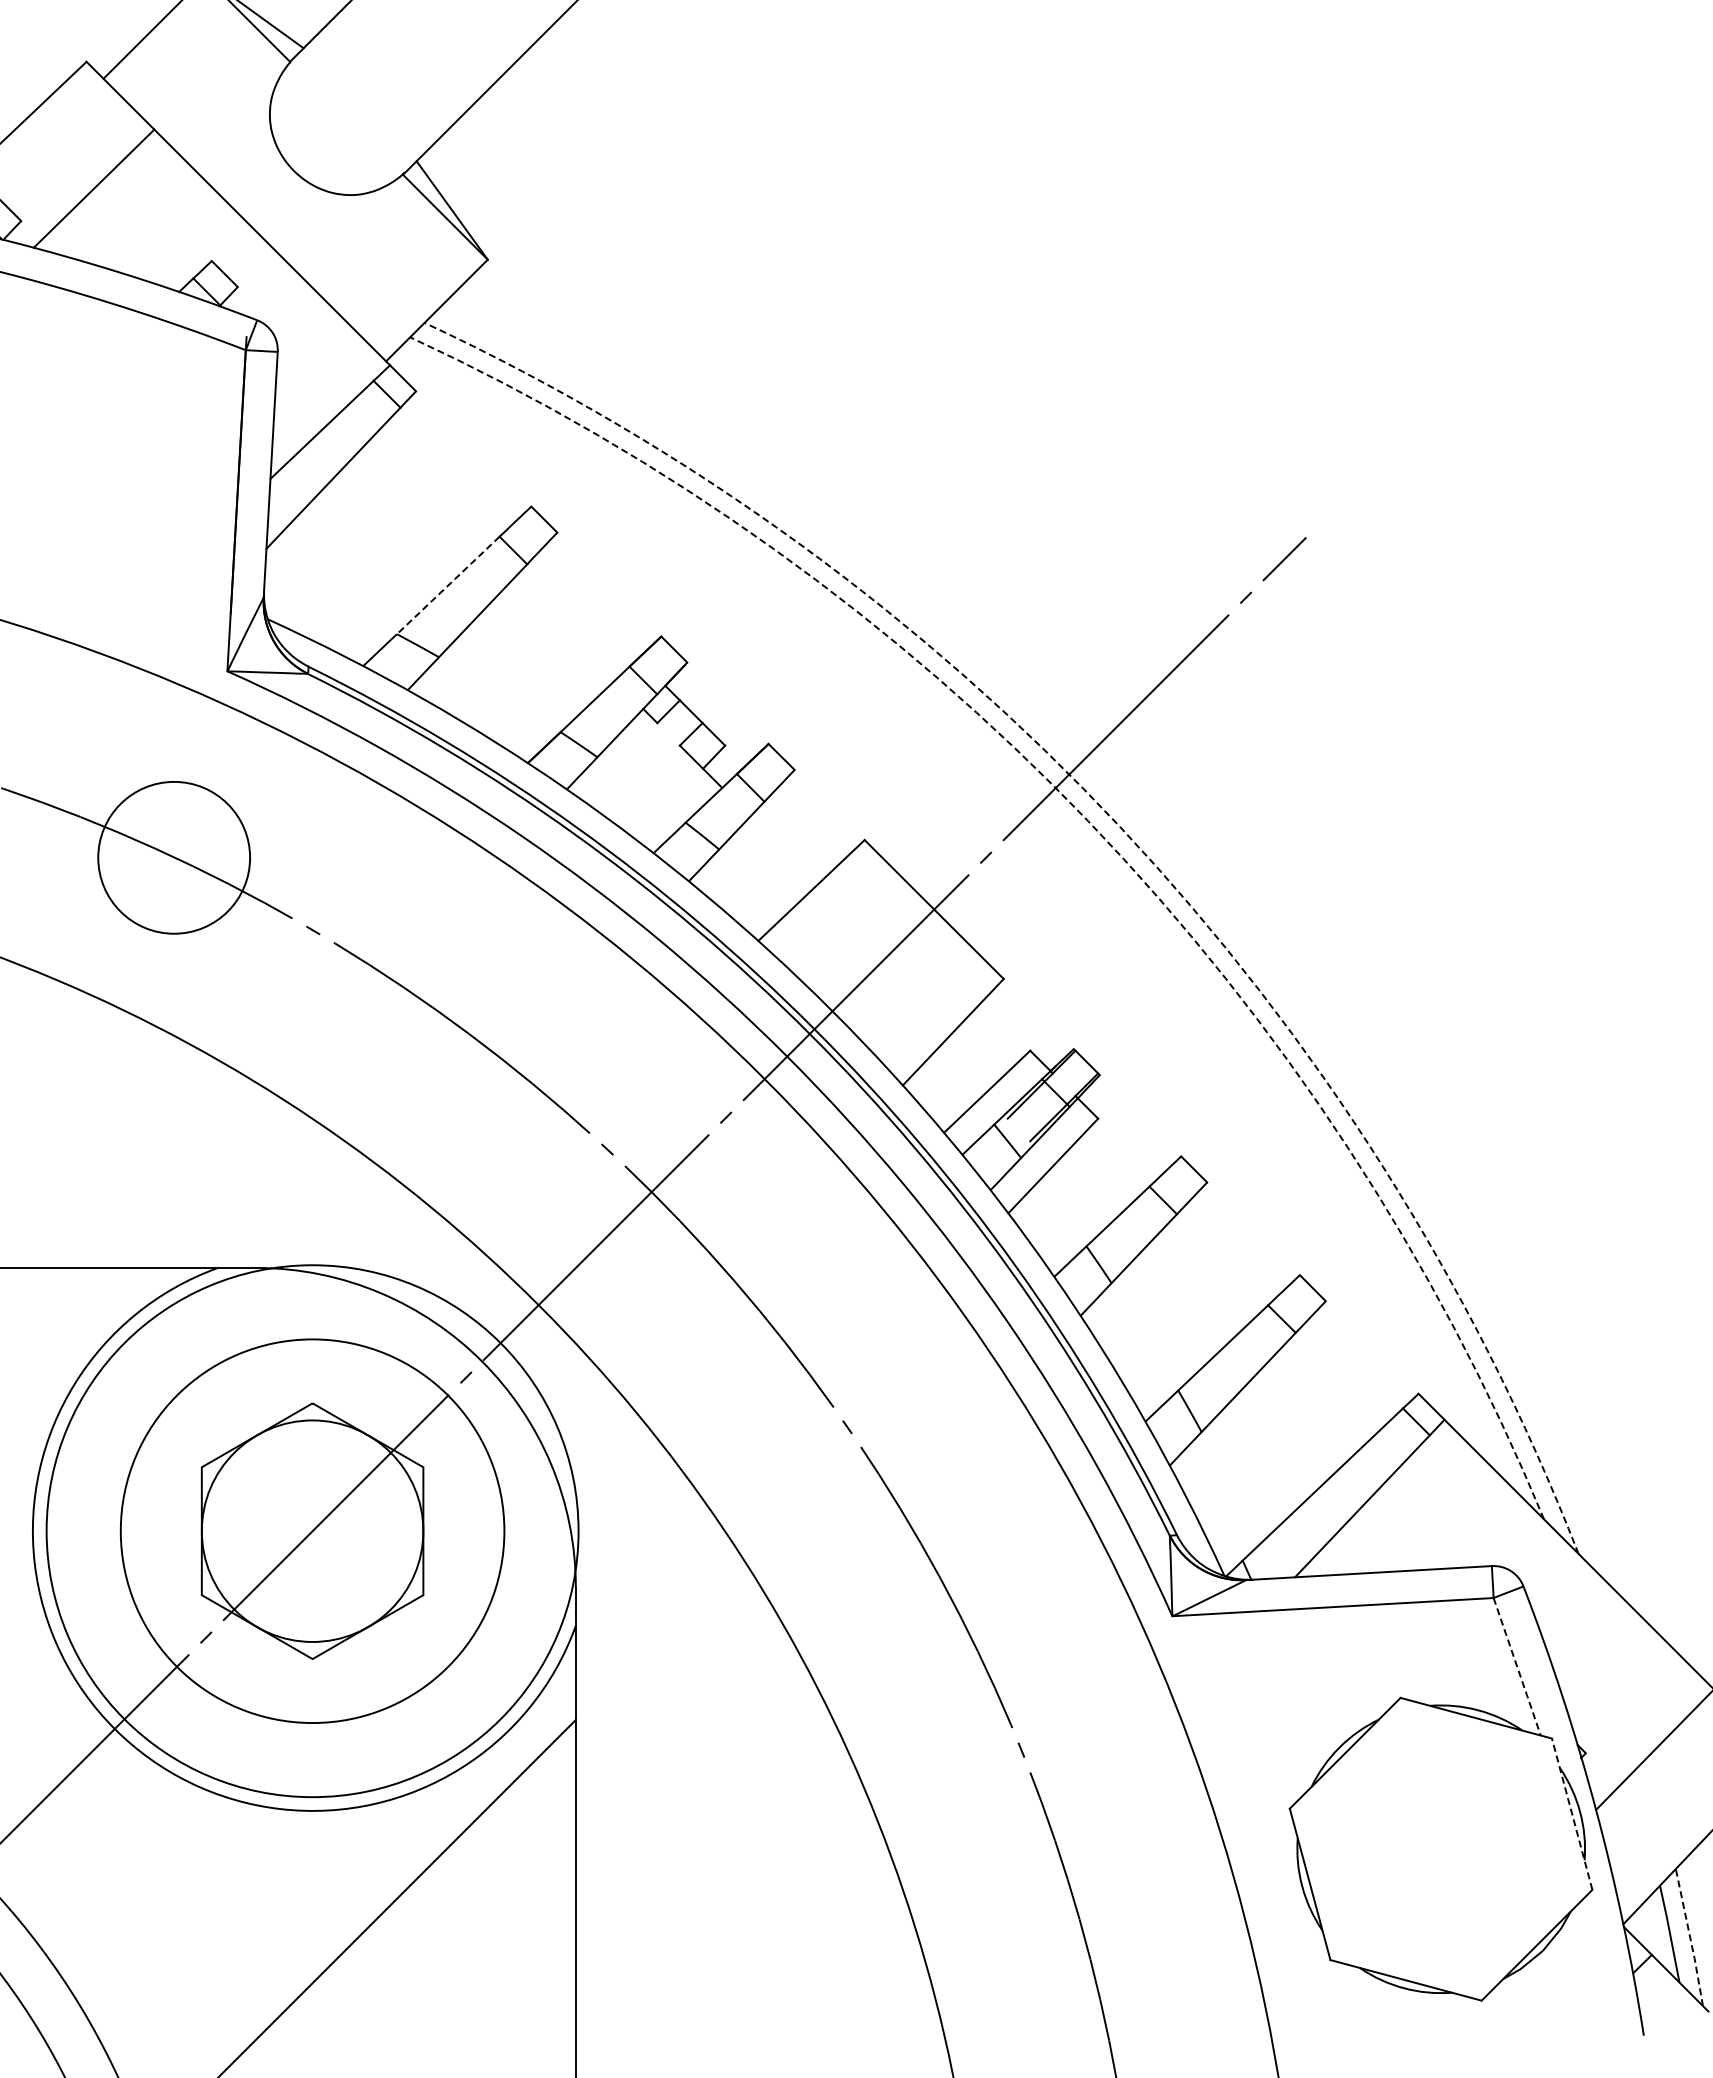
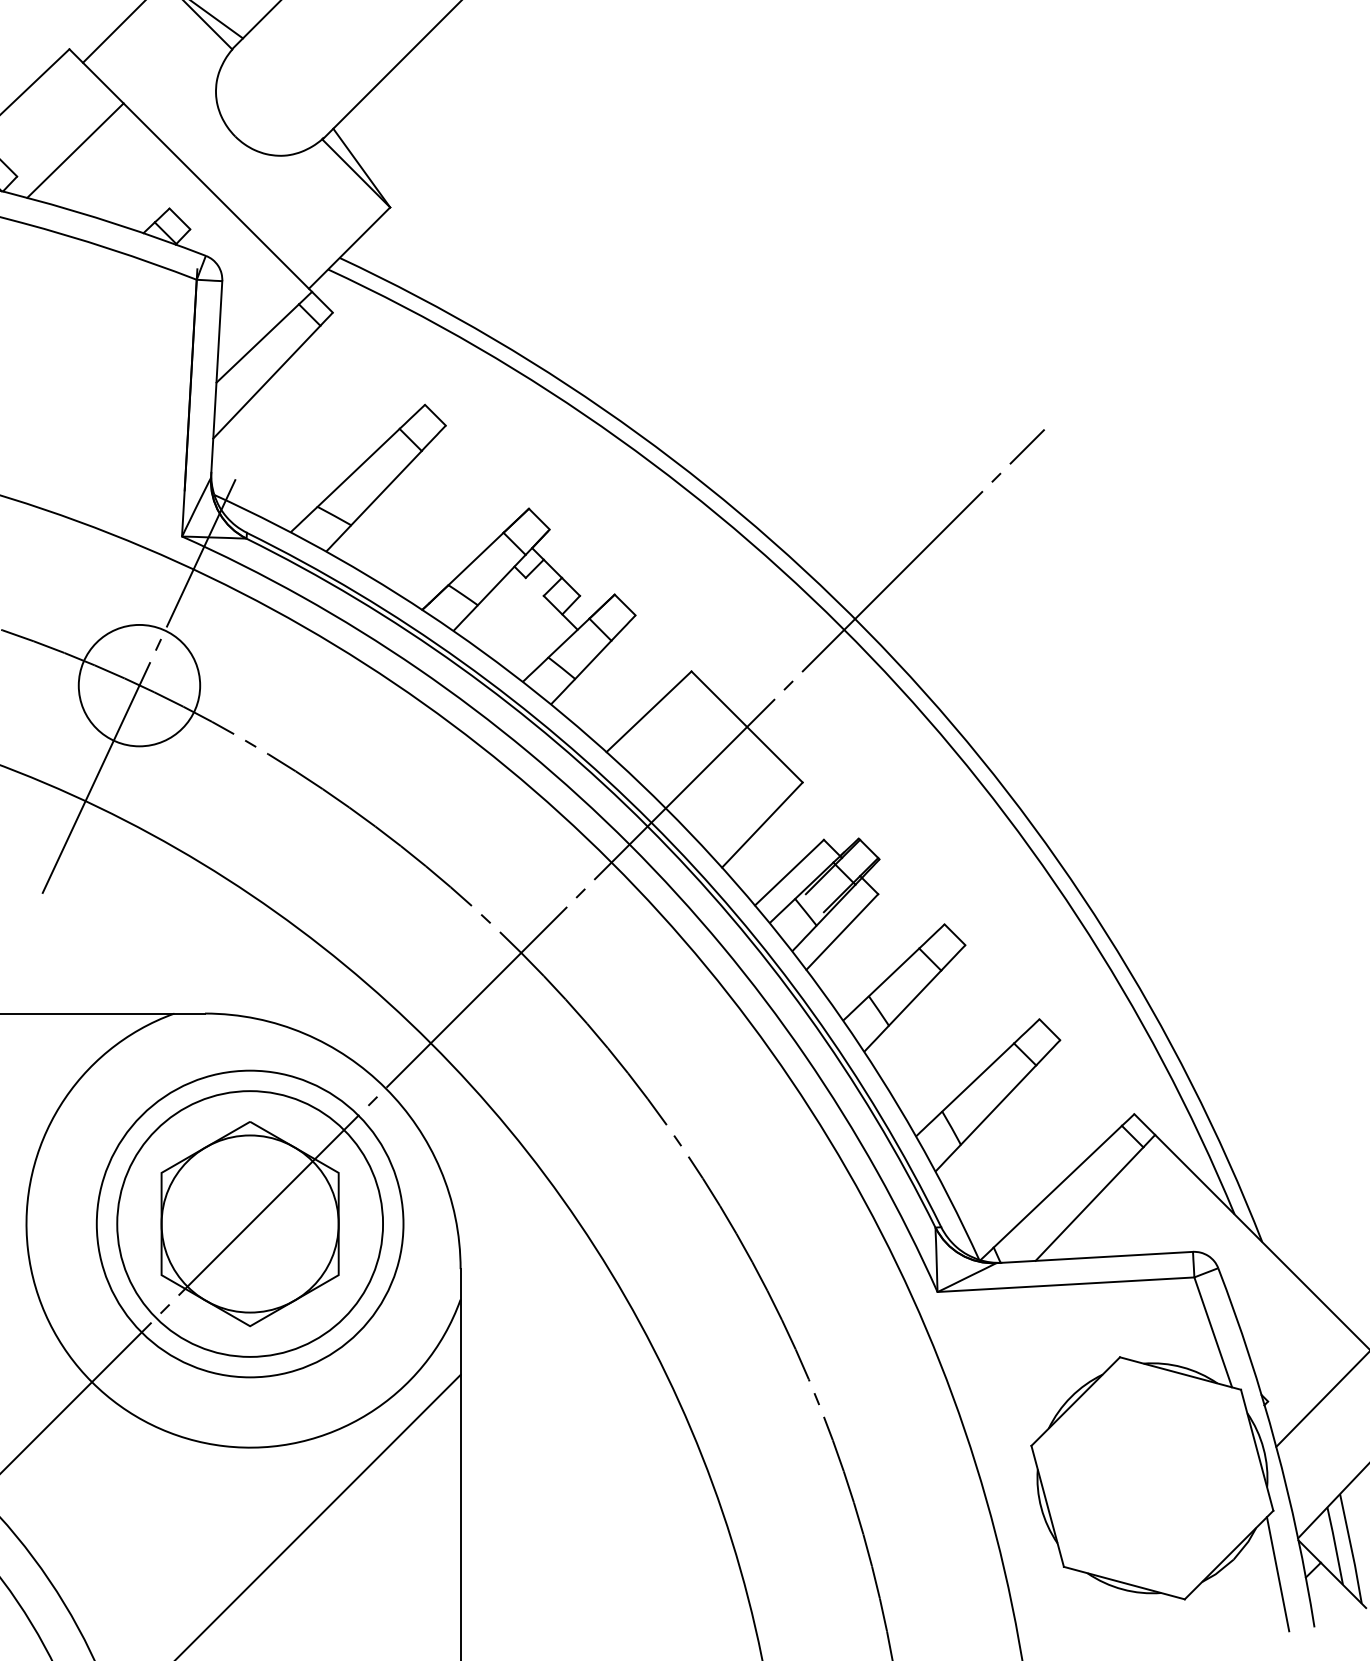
line: (448, 585) -> (358, 467), dashed -> solid
arc: (1088, 821) -> (870, 656), dashed -> solid
arc: (1120, 827) -> (896, 661), dashed -> solid
line: (173, 858) -> (138, 686), added
circle: (312, 1530) -> (250, 1223), size x0.62
line: (1517, 1666) -> (1213, 1332), dashed -> solid
line: (1572, 1813) -> (1257, 1449), dashed -> solid
line: (1690, 1937) -> (1351, 1548), dashed -> solid
line: (1598, 1968) -> (1278, 1573), added

